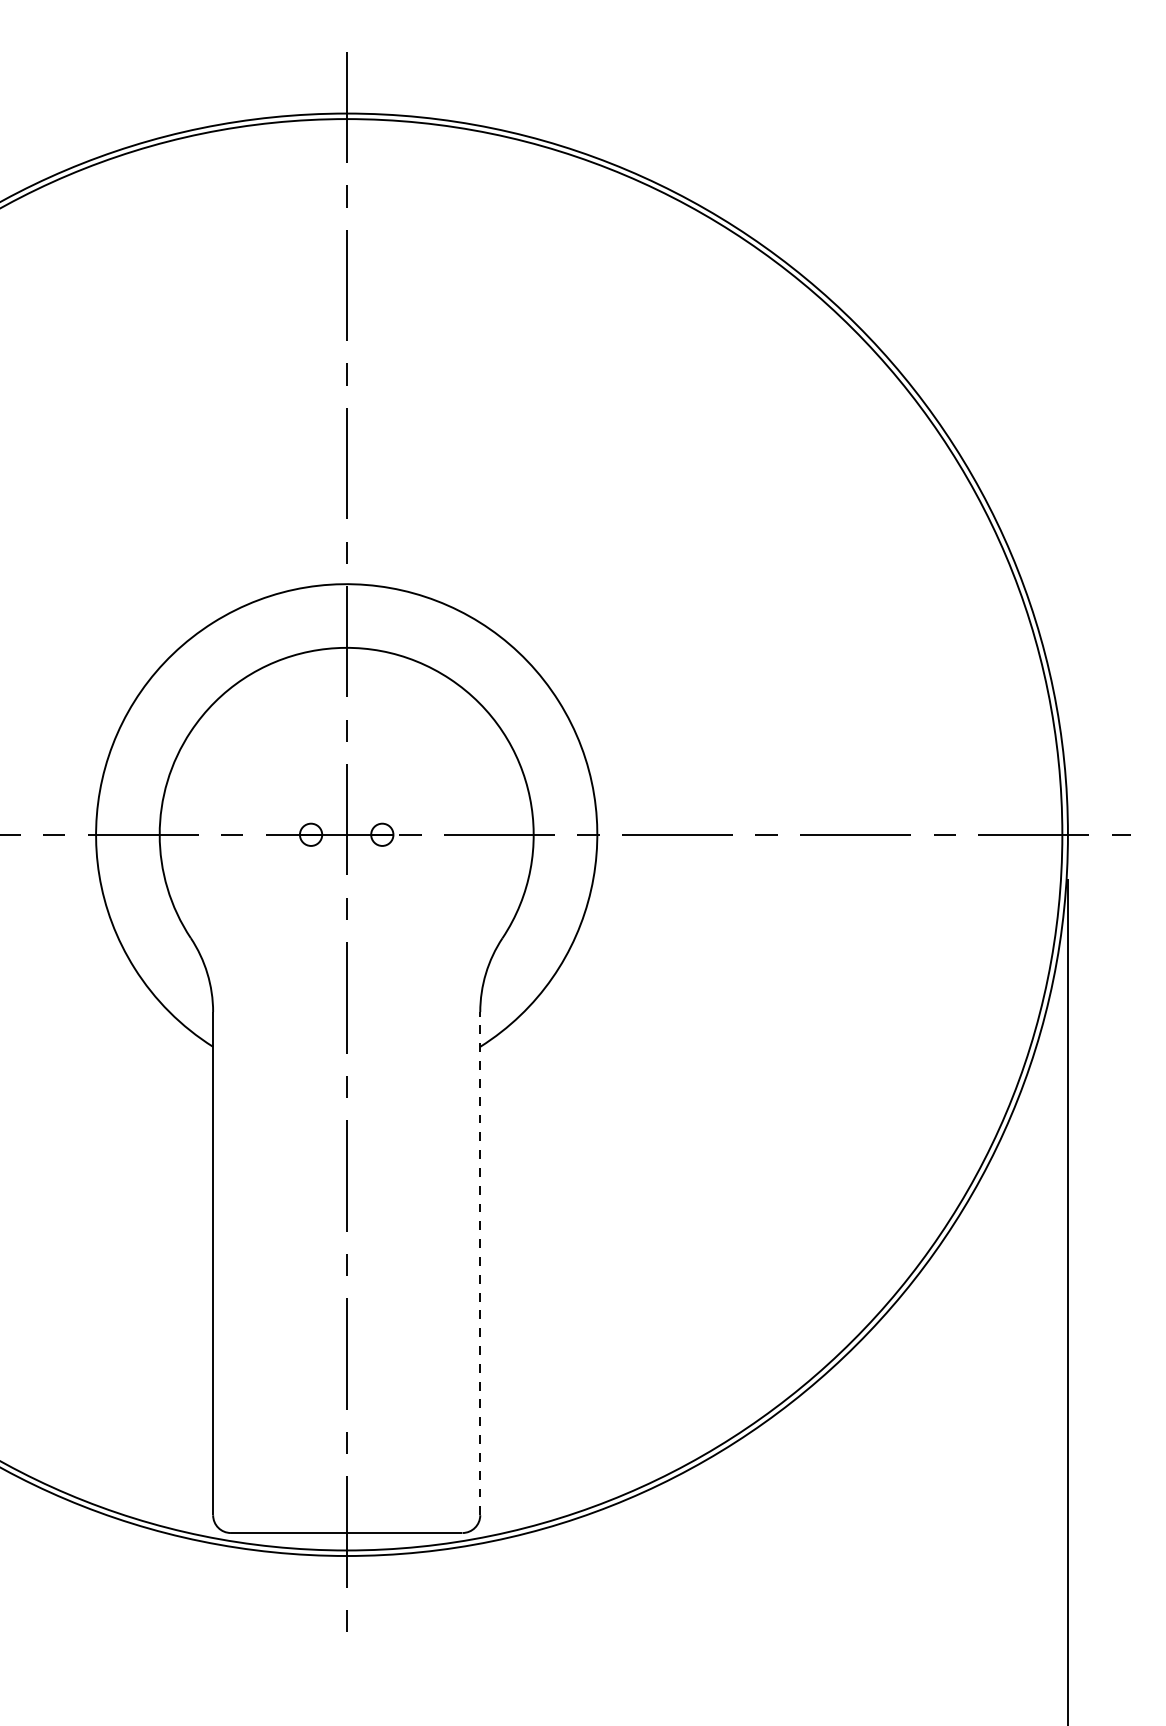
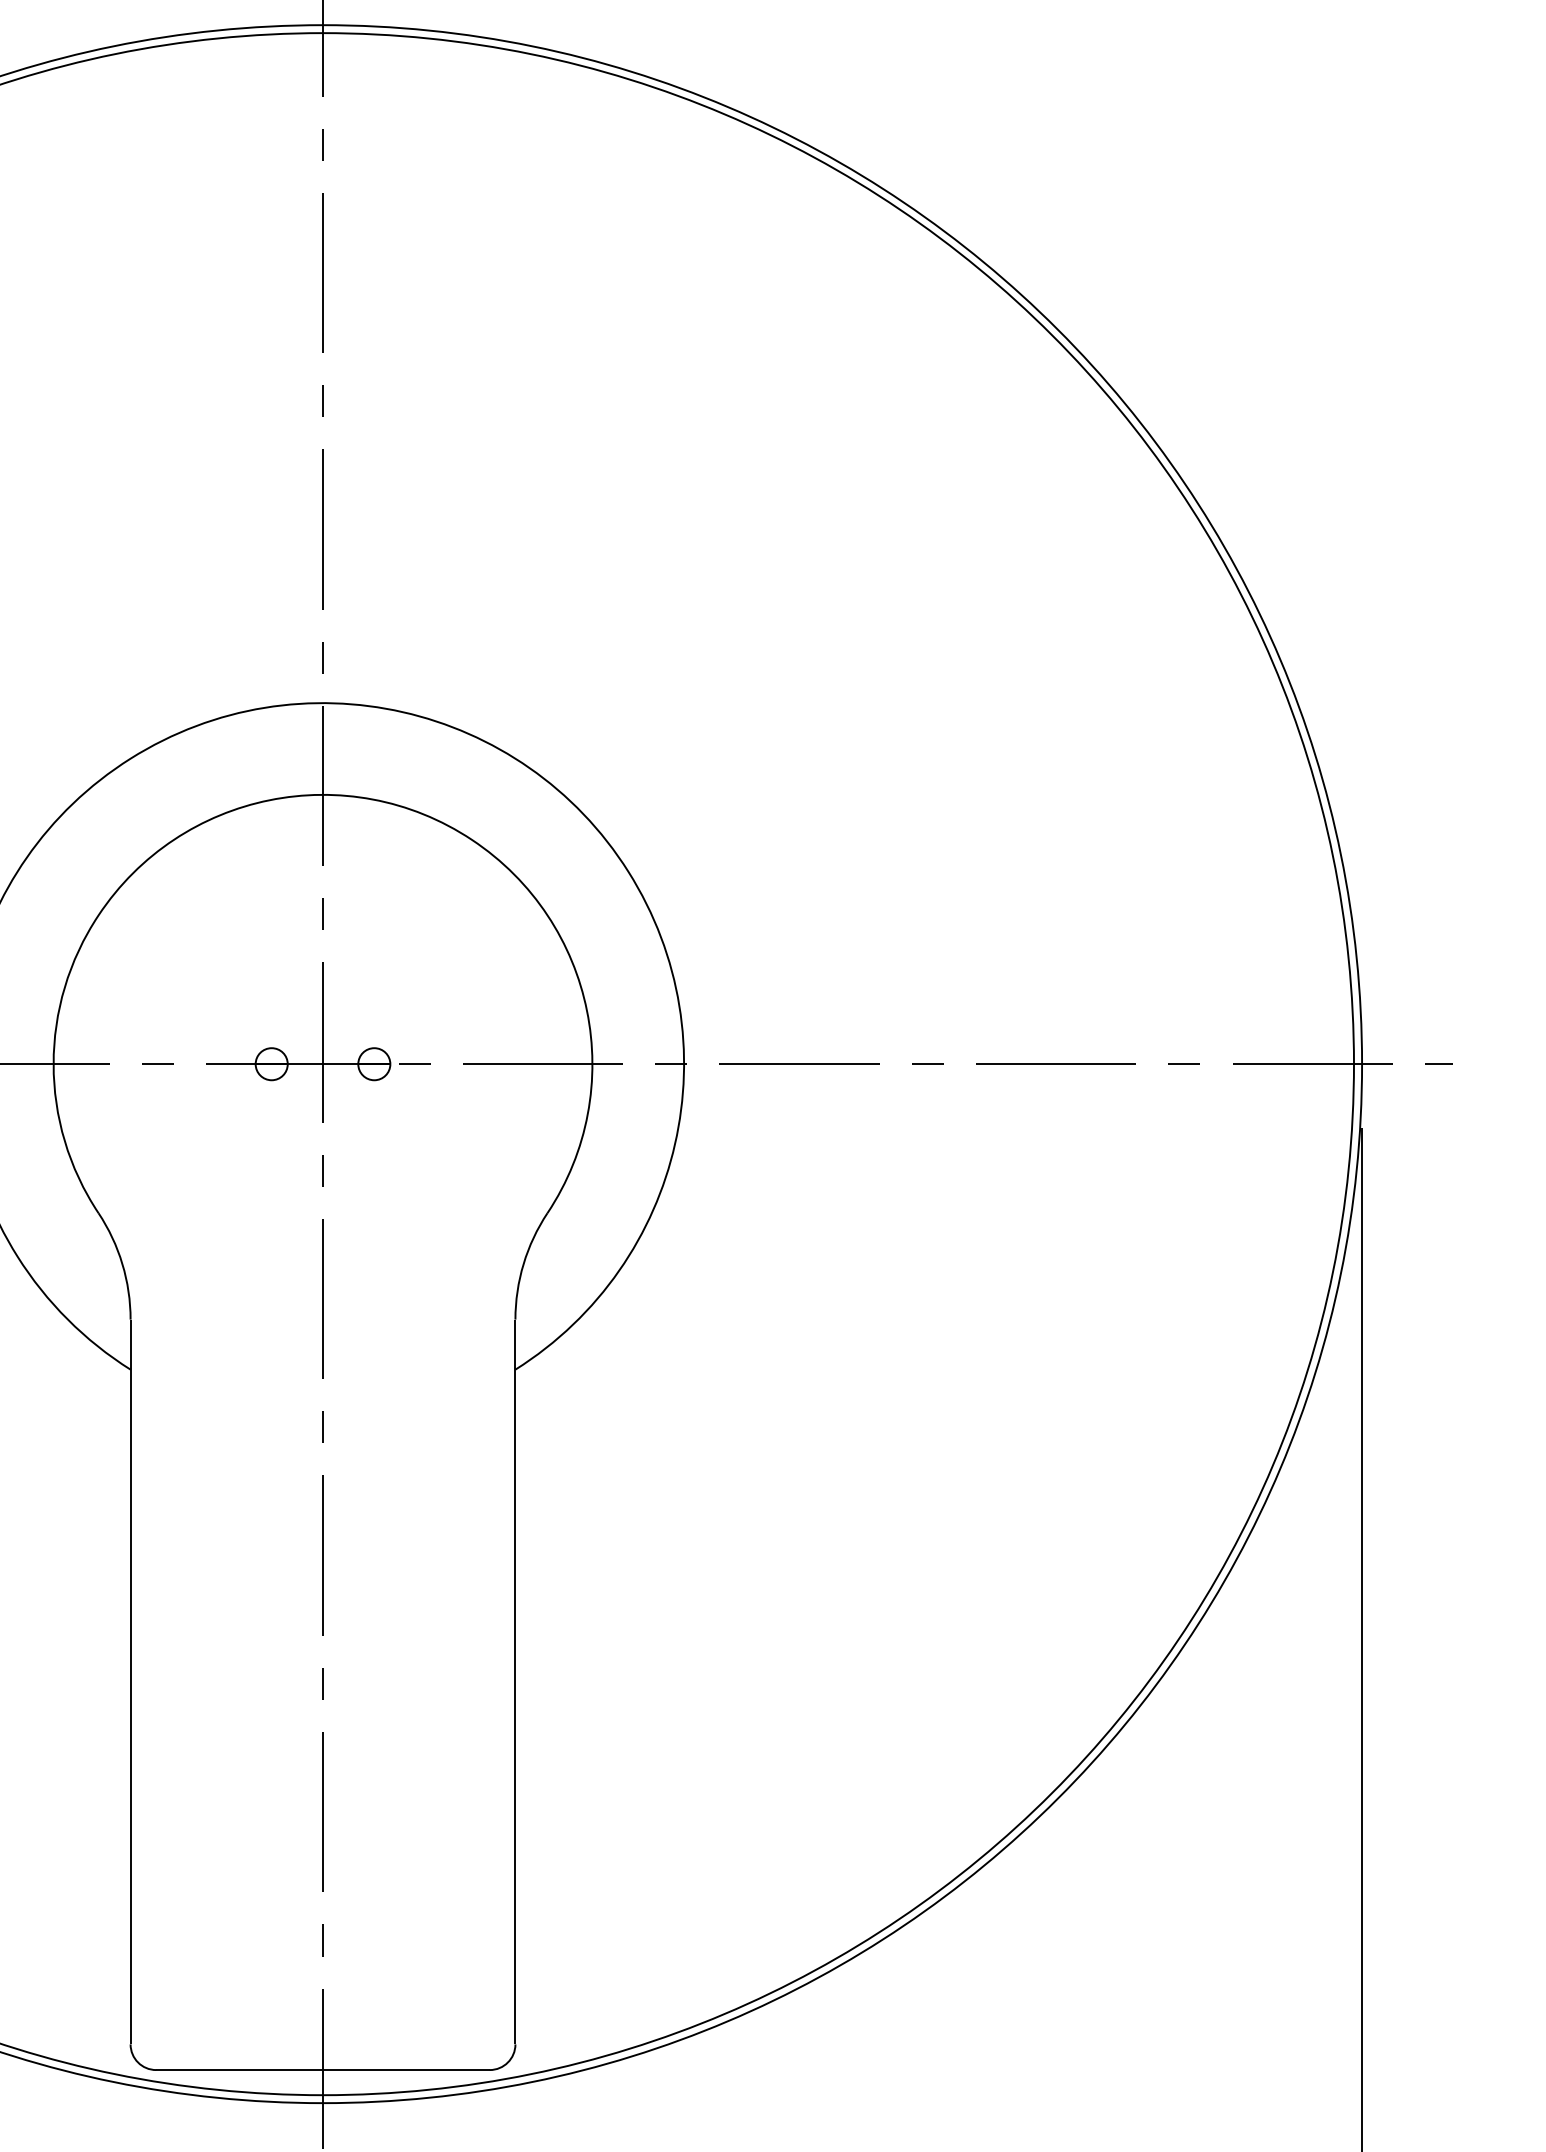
line: (480, 1263) -> (515, 1681), dashed -> solid

